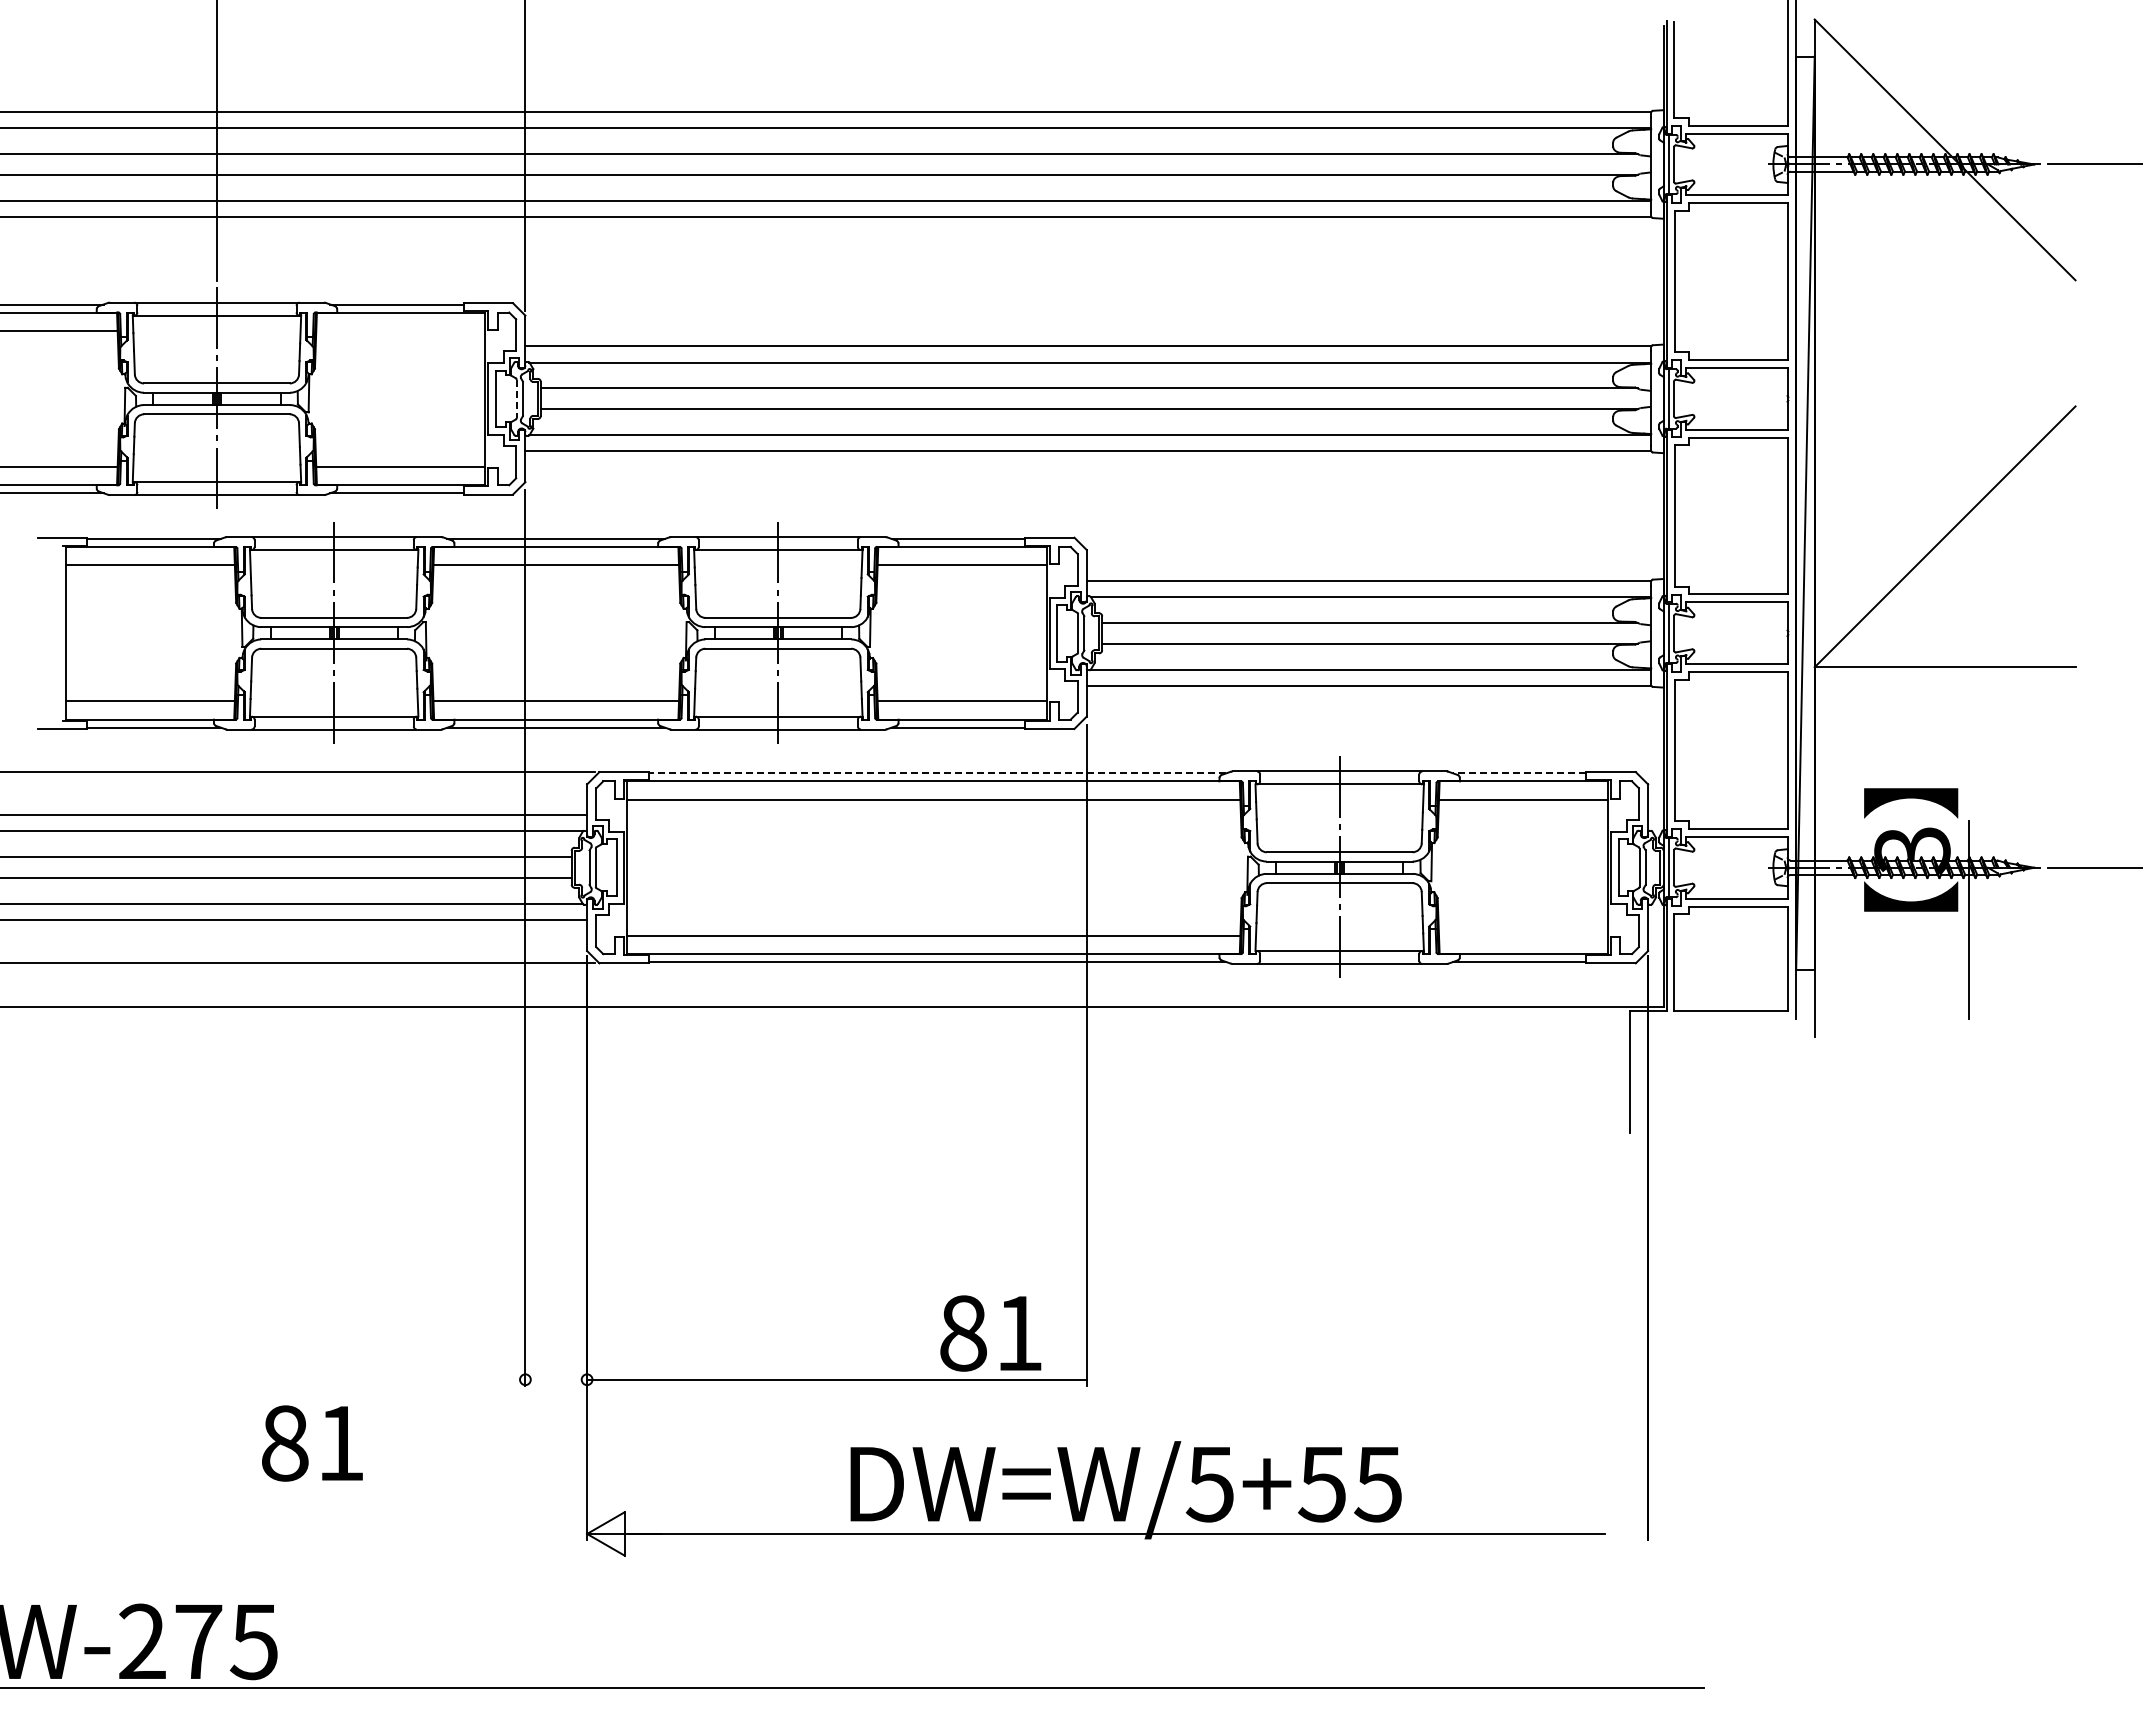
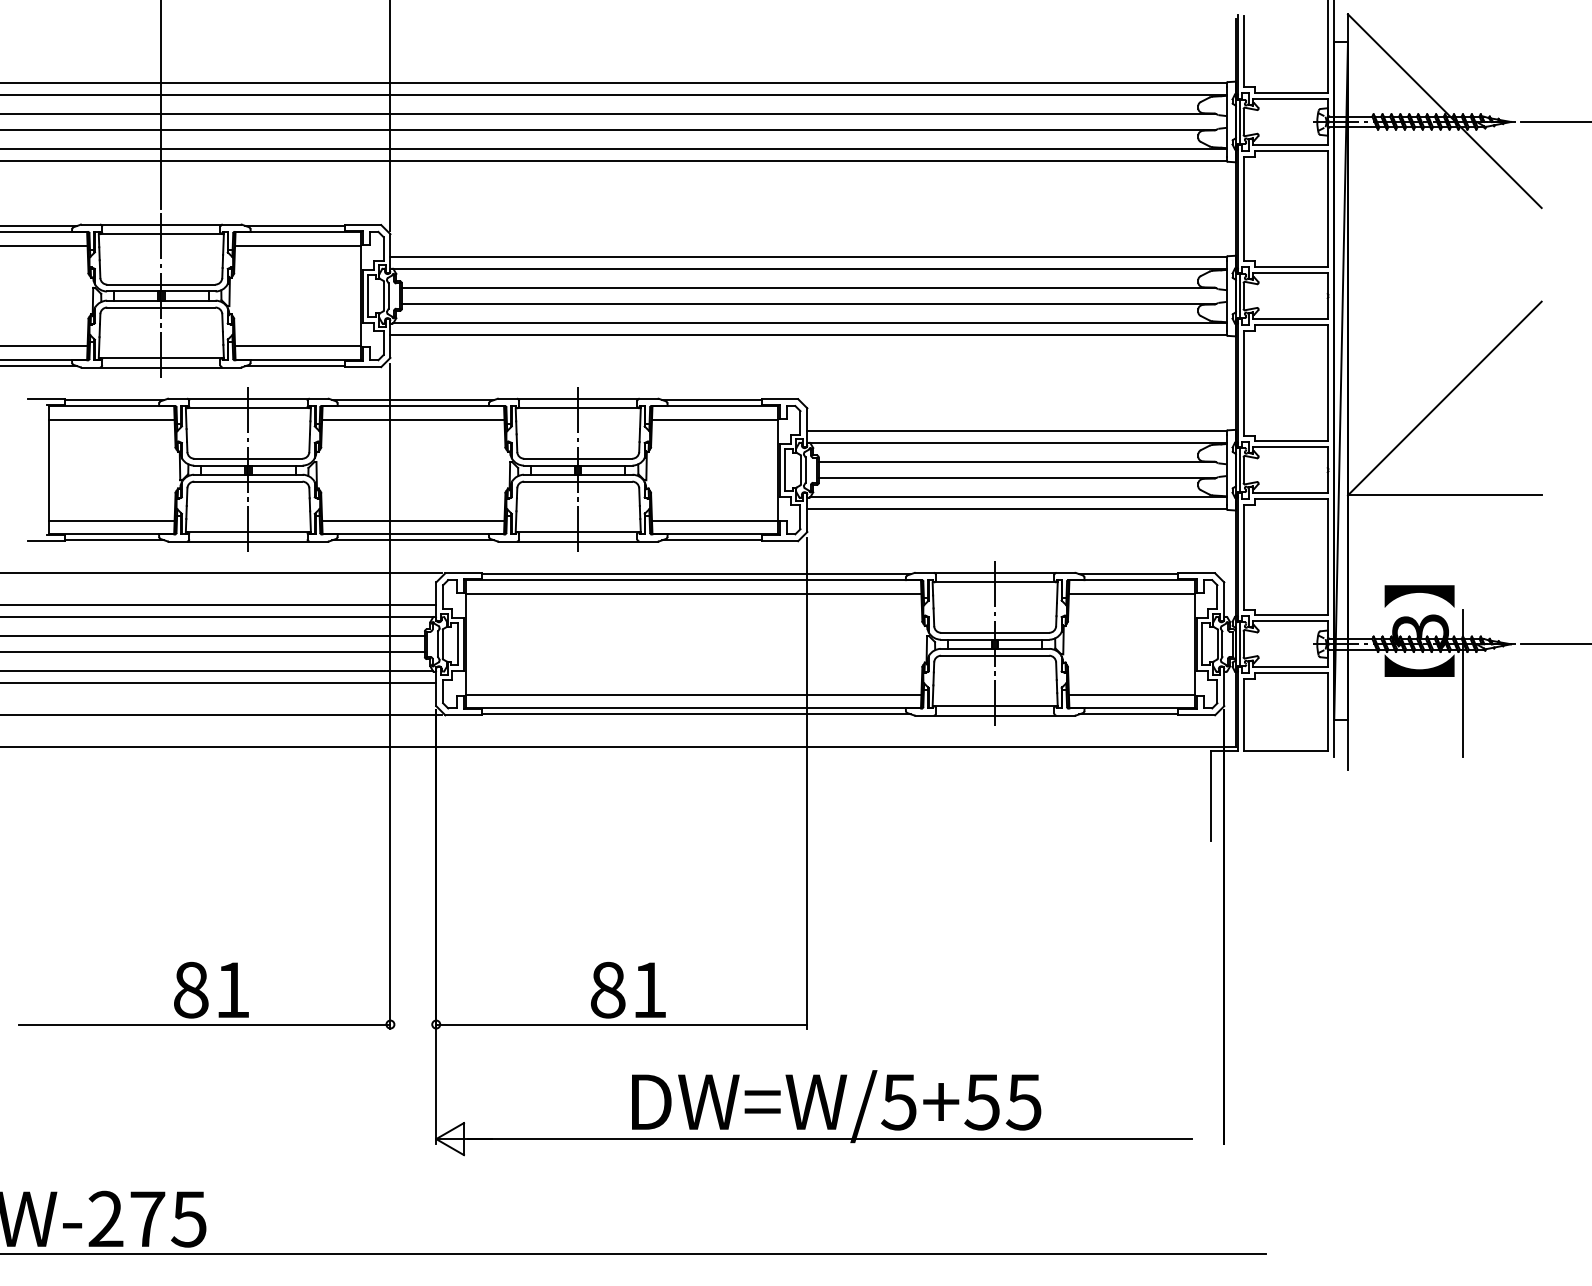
line: (400, 331) -> (297, 246), added
line: (516, 398) -> (383, 295), dashed -> solid
line: (937, 773) -> (696, 574), dashed -> solid
line: (1519, 773) -> (1128, 574), dashed -> solid
line: (1523, 935) -> (1131, 694), added
text: (990, 1333) -> (628, 990), moved
line: (275, 1379) -> (204, 1024), added
text: (312, 1443) -> (211, 990), moved

